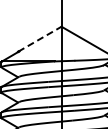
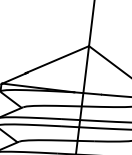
line: (40, 38) -> (58, 58), dashed -> solid

